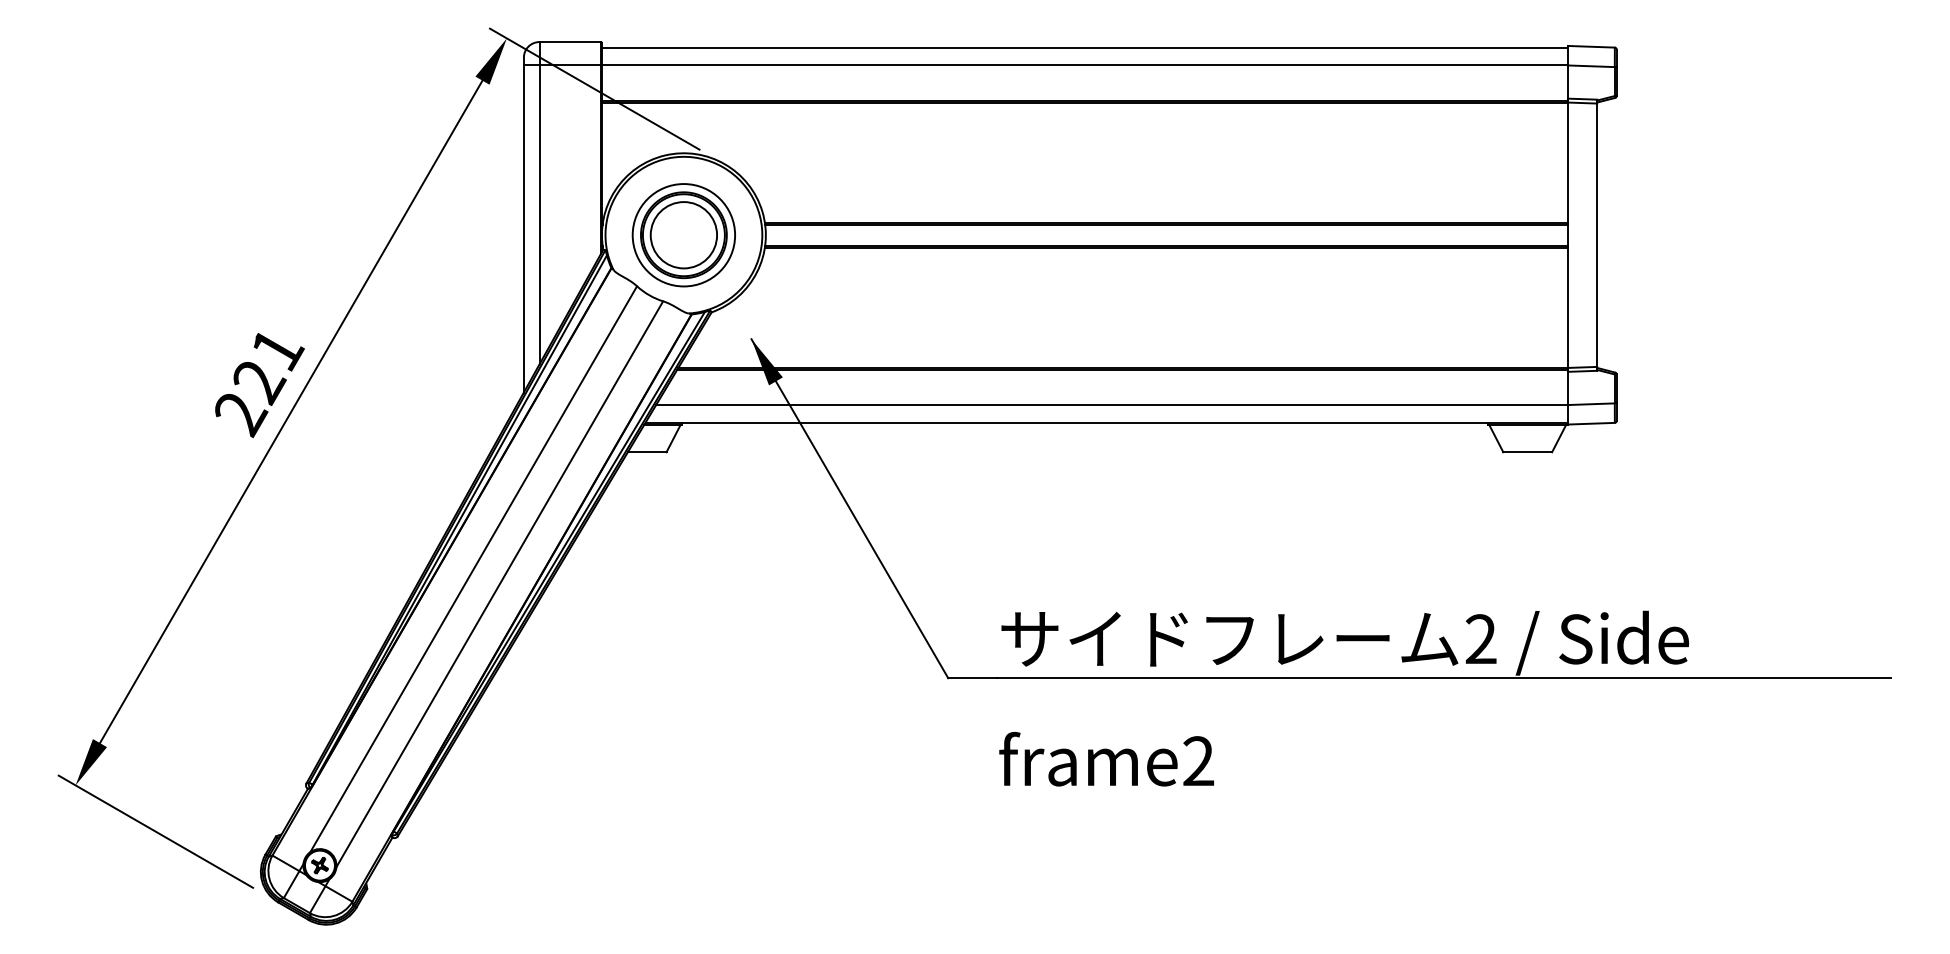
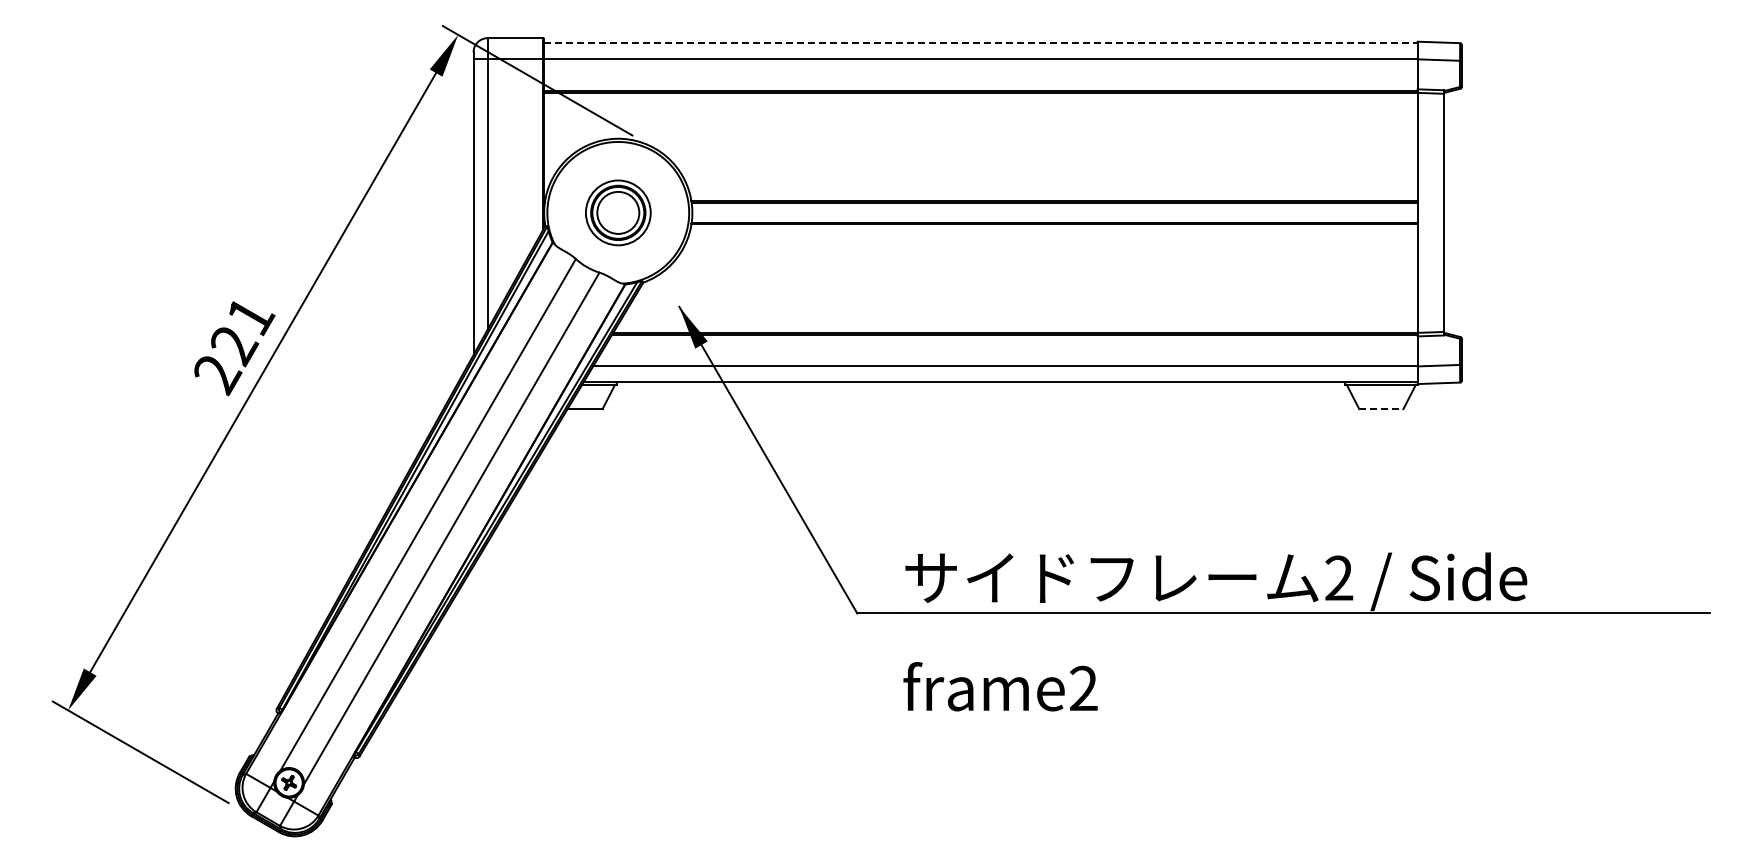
line: (1084, 47) -> (980, 43), solid -> dashed
part: (684, 234) -> (618, 212), size x0.7
line: (1527, 452) -> (1381, 409), solid -> dashed

